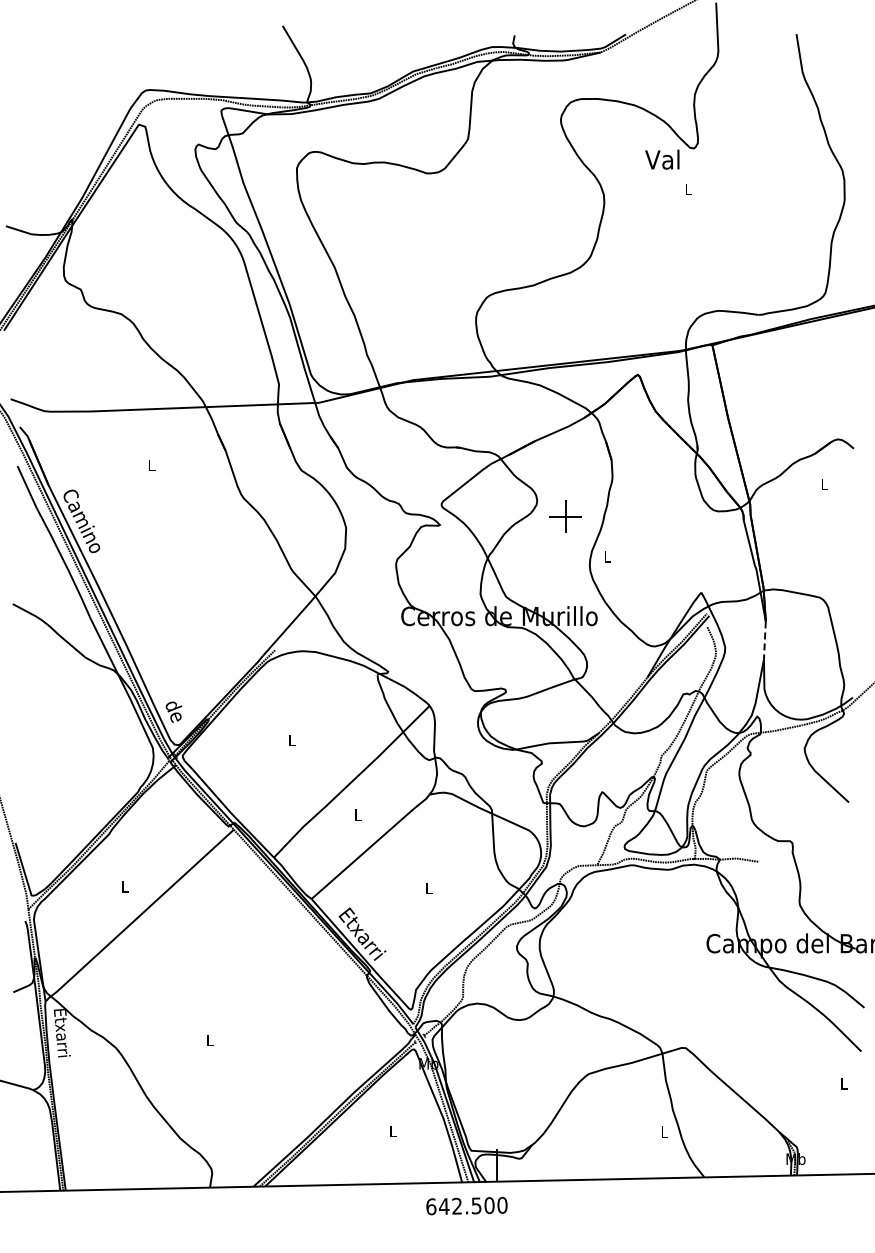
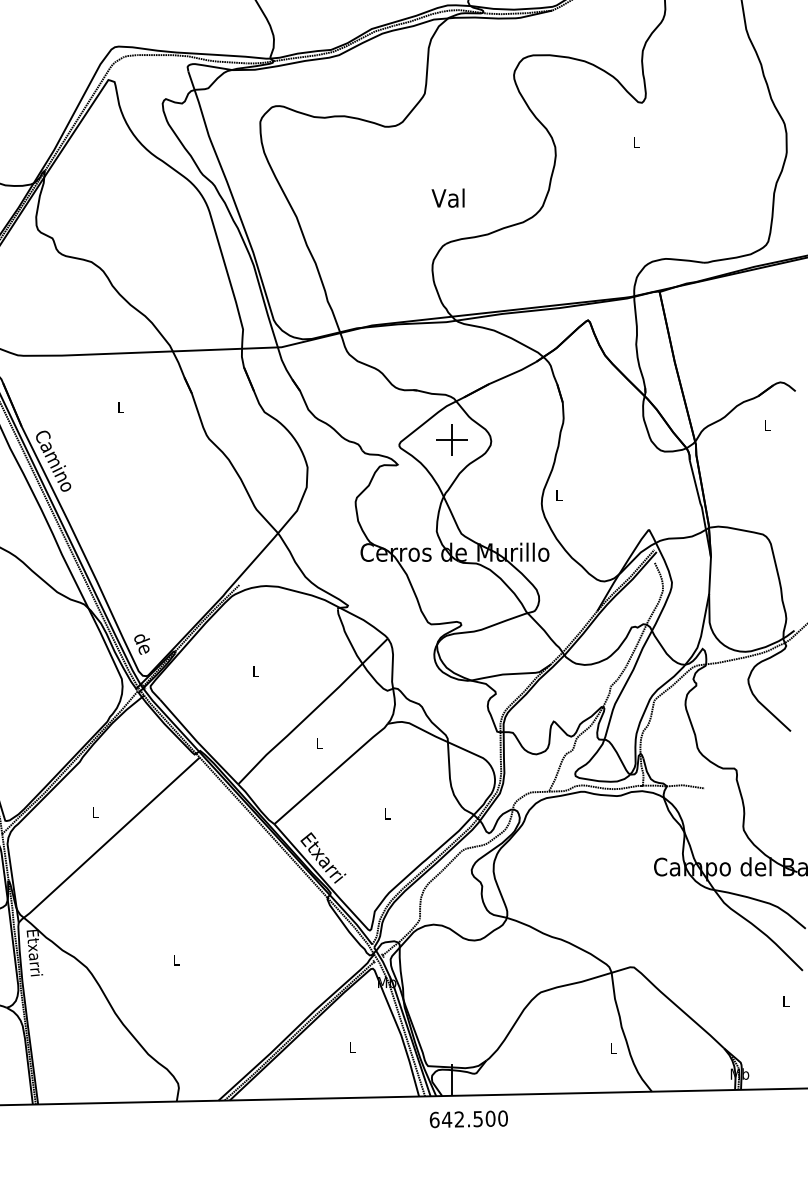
text: (662, 159) -> (448, 197), moved
part: (565, 516) -> (452, 440), moved
line: (764, 640) -> (709, 575), dashed -> solid
text: (466, 1205) -> (468, 1118), moved

